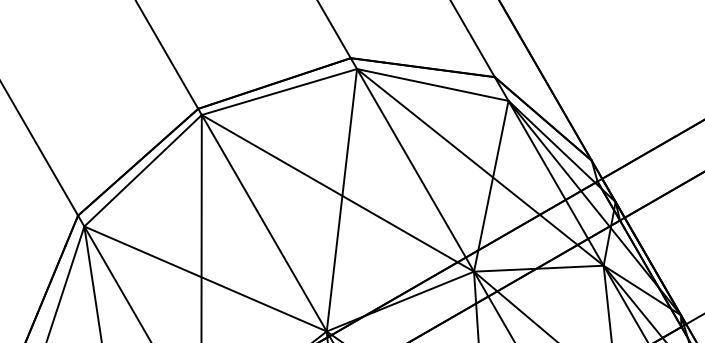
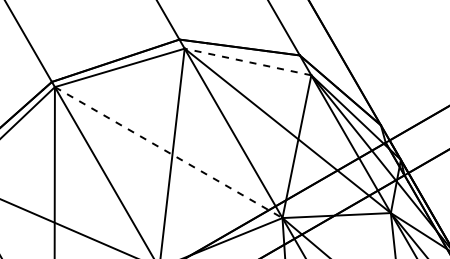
line: (432, 84) -> (247, 61), solid -> dashed
line: (338, 193) -> (169, 152), solid -> dashed

